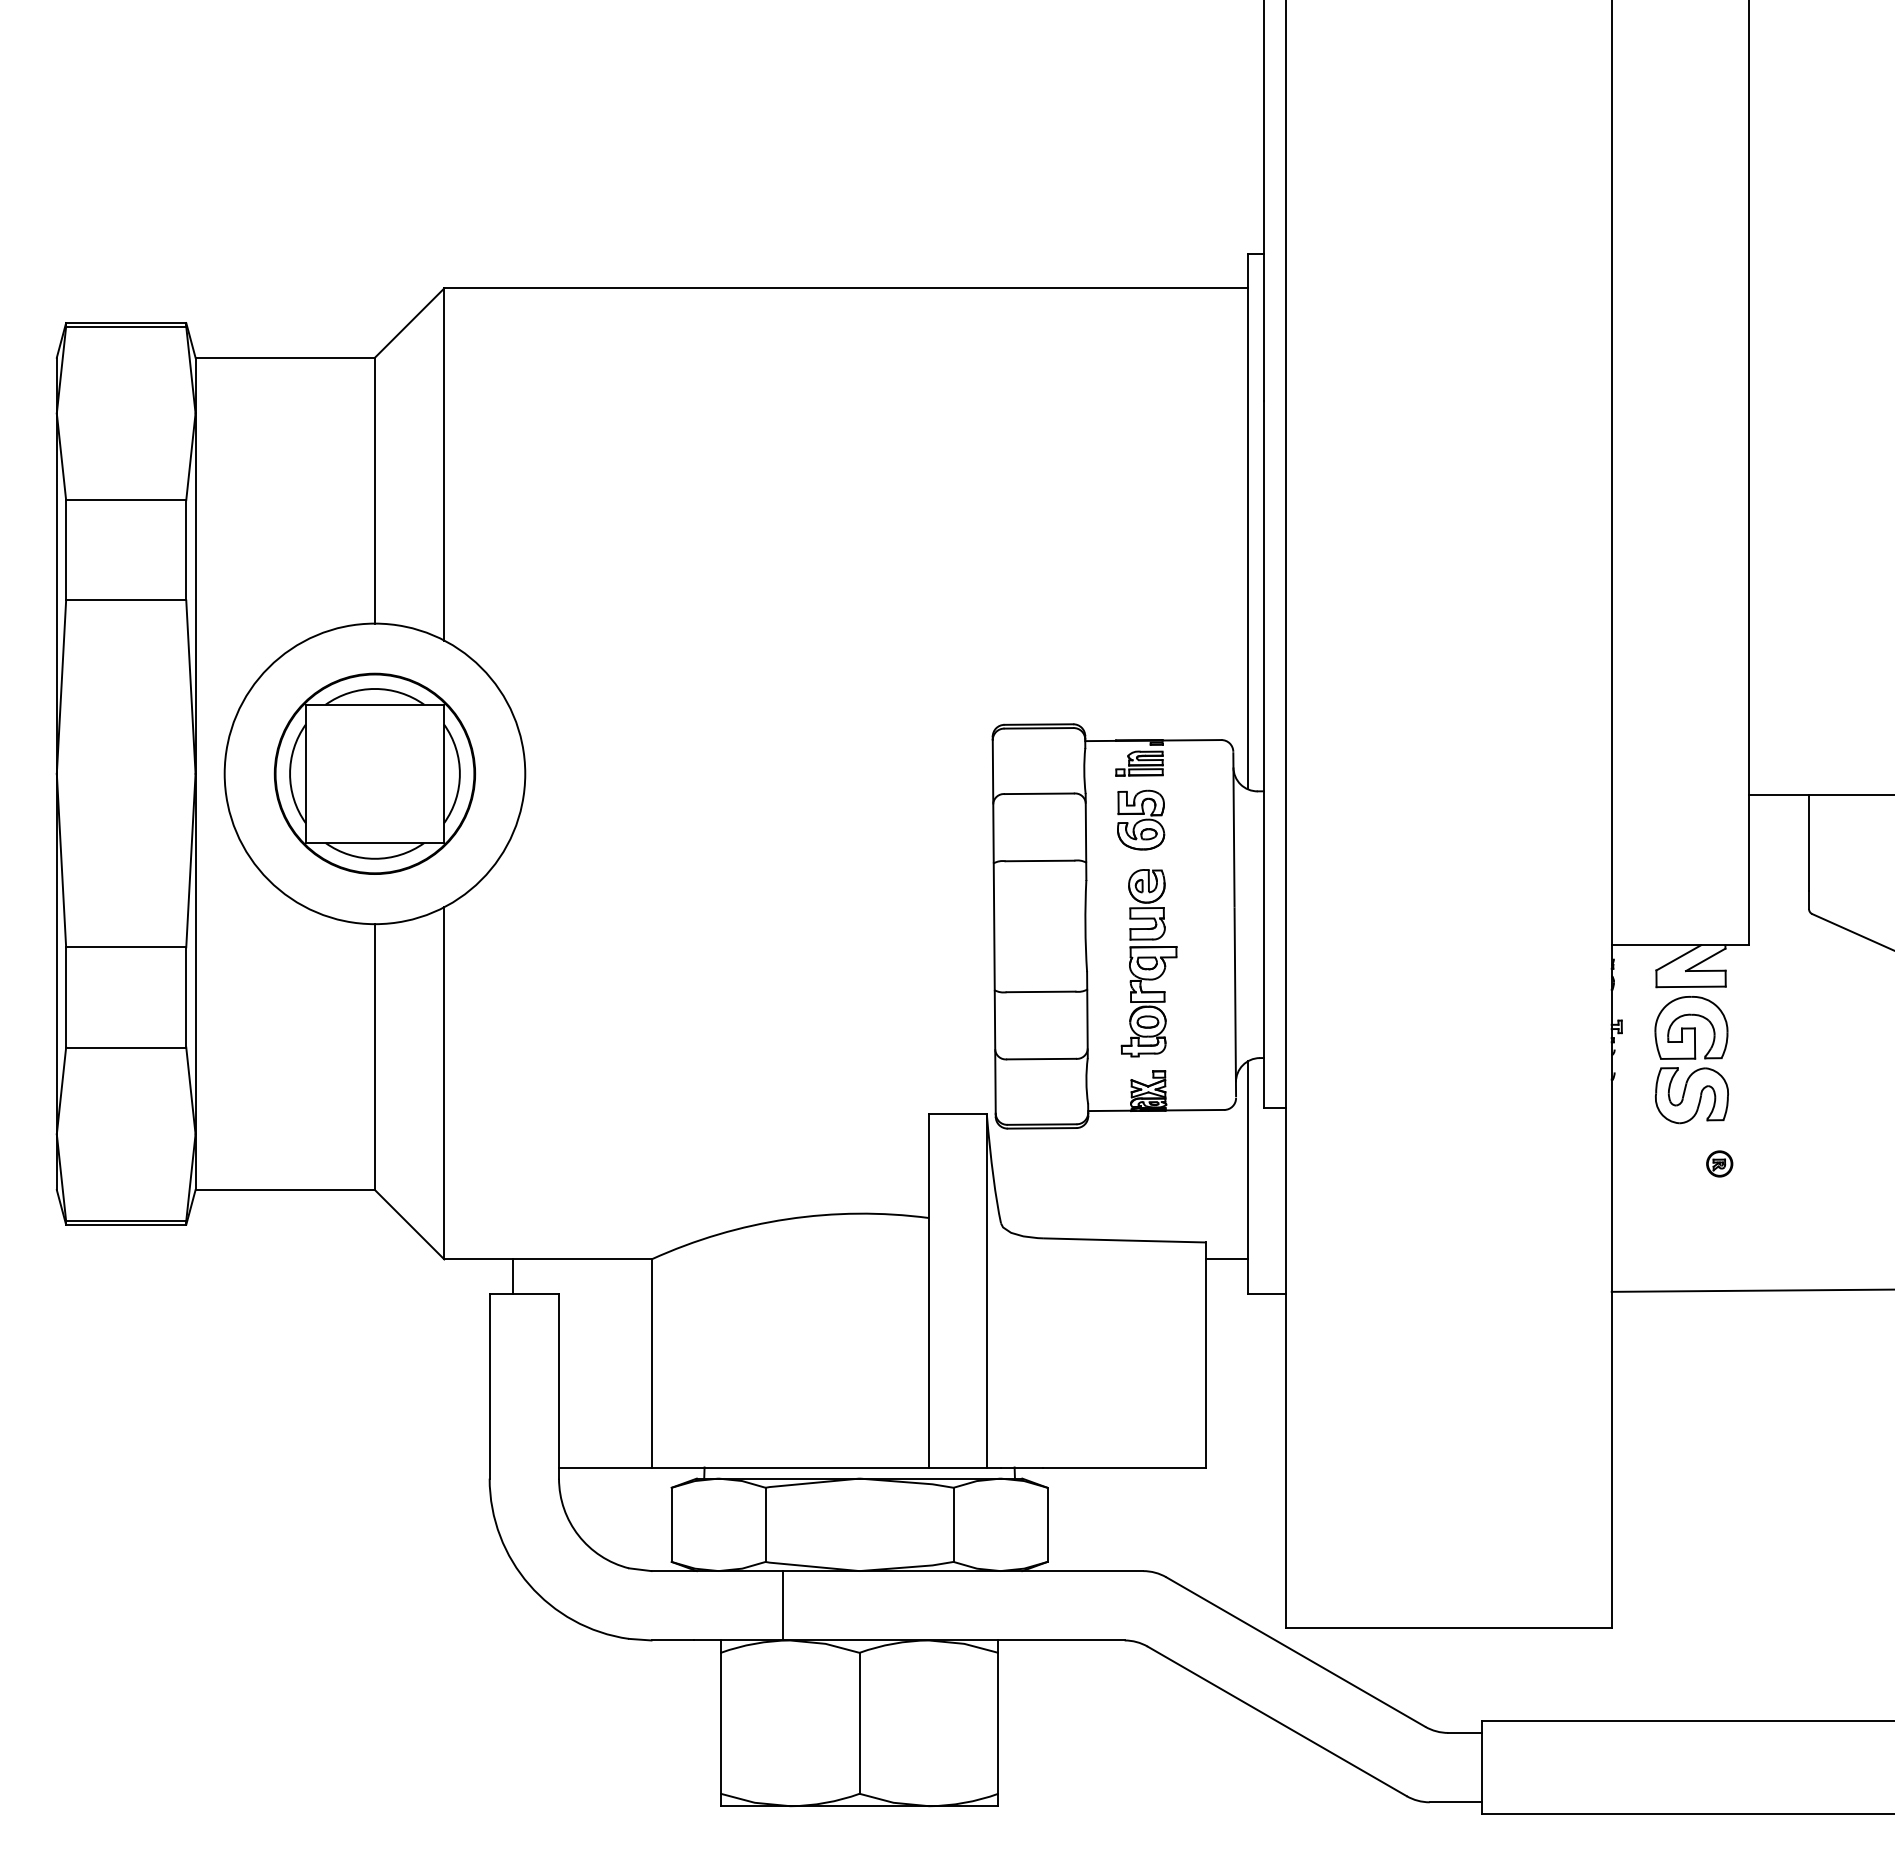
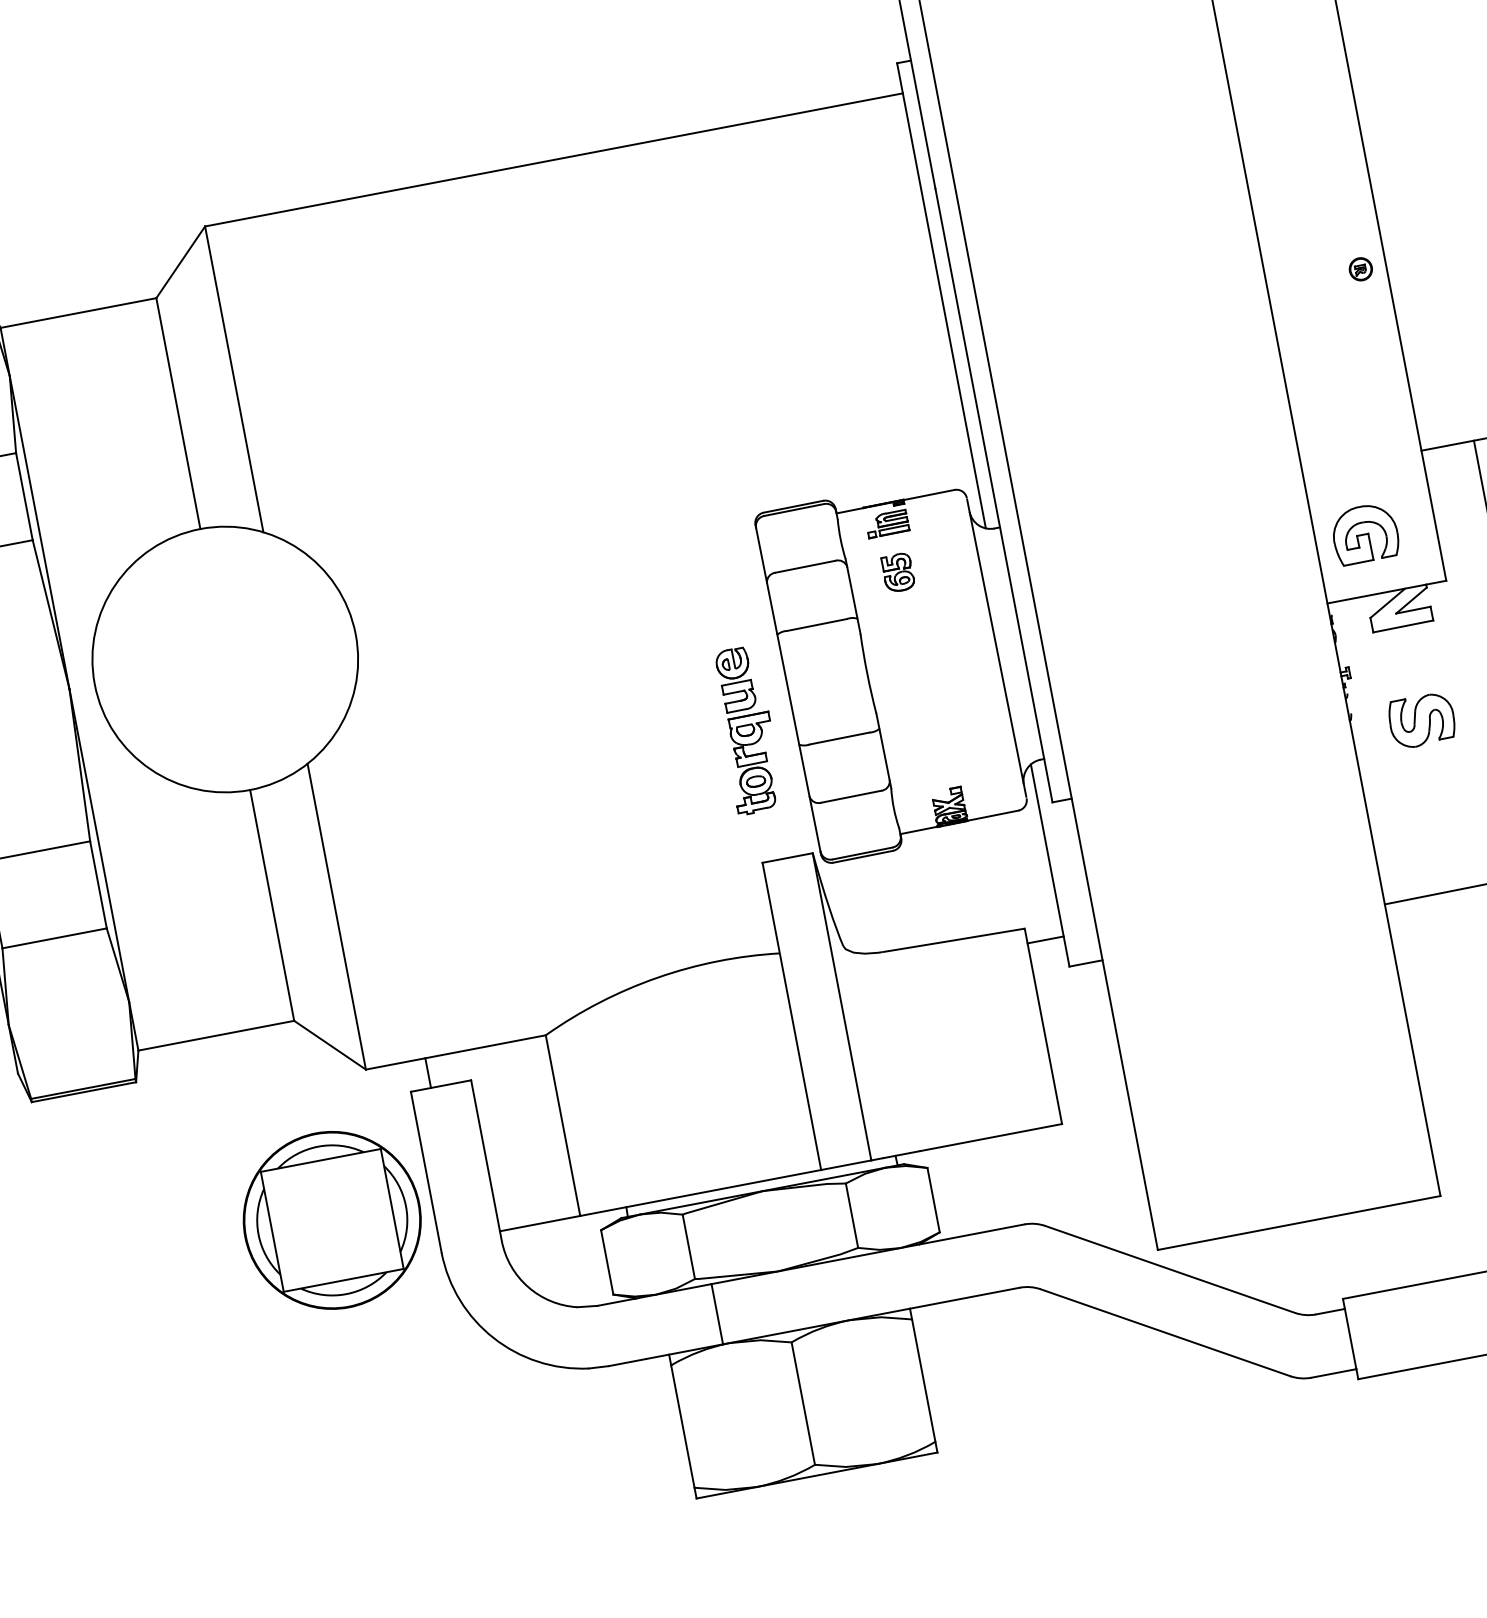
part: (374, 773) -> (331, 1220), moved
part: (1141, 819) -> (898, 572), size x0.7
part: (1148, 963) -> (746, 730), moved
part: (1691, 1027) -> (1365, 533), moved
part: (1719, 1163) -> (1360, 268), moved

